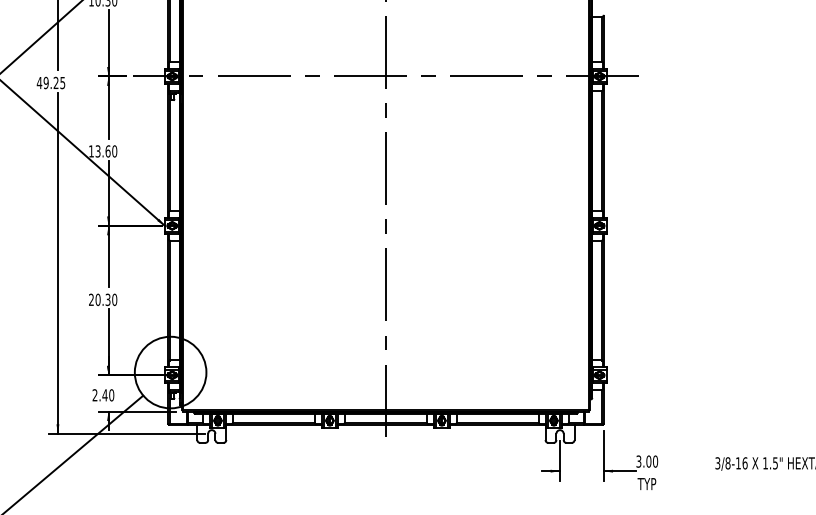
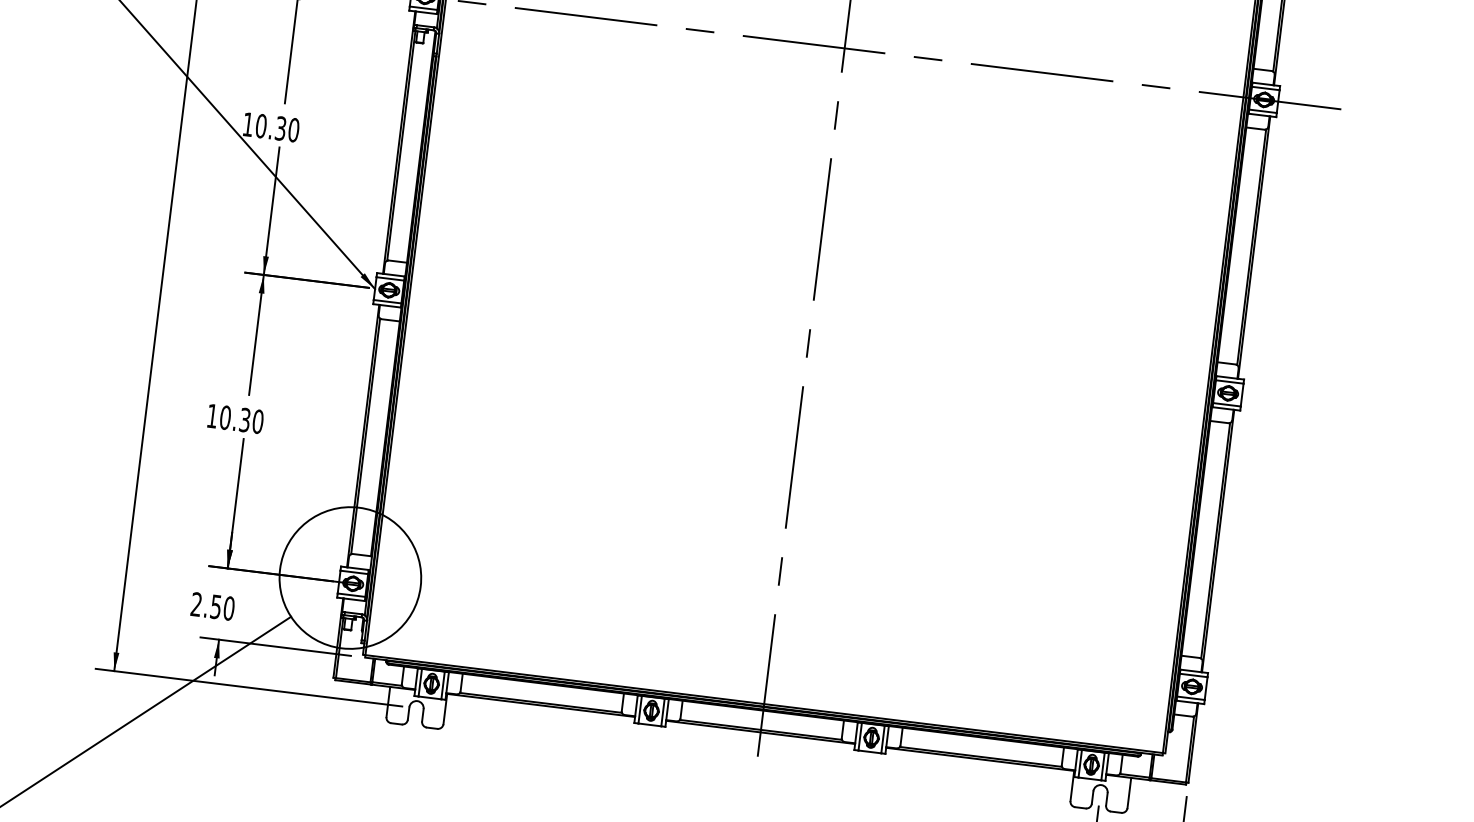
text: (102, 151) -> (269, 127), 13.60 -> 10.30
text: (91, 299) -> (212, 415), 20.30 -> 10.30
text: (104, 395) -> (214, 607), 2.40 -> 2.50

